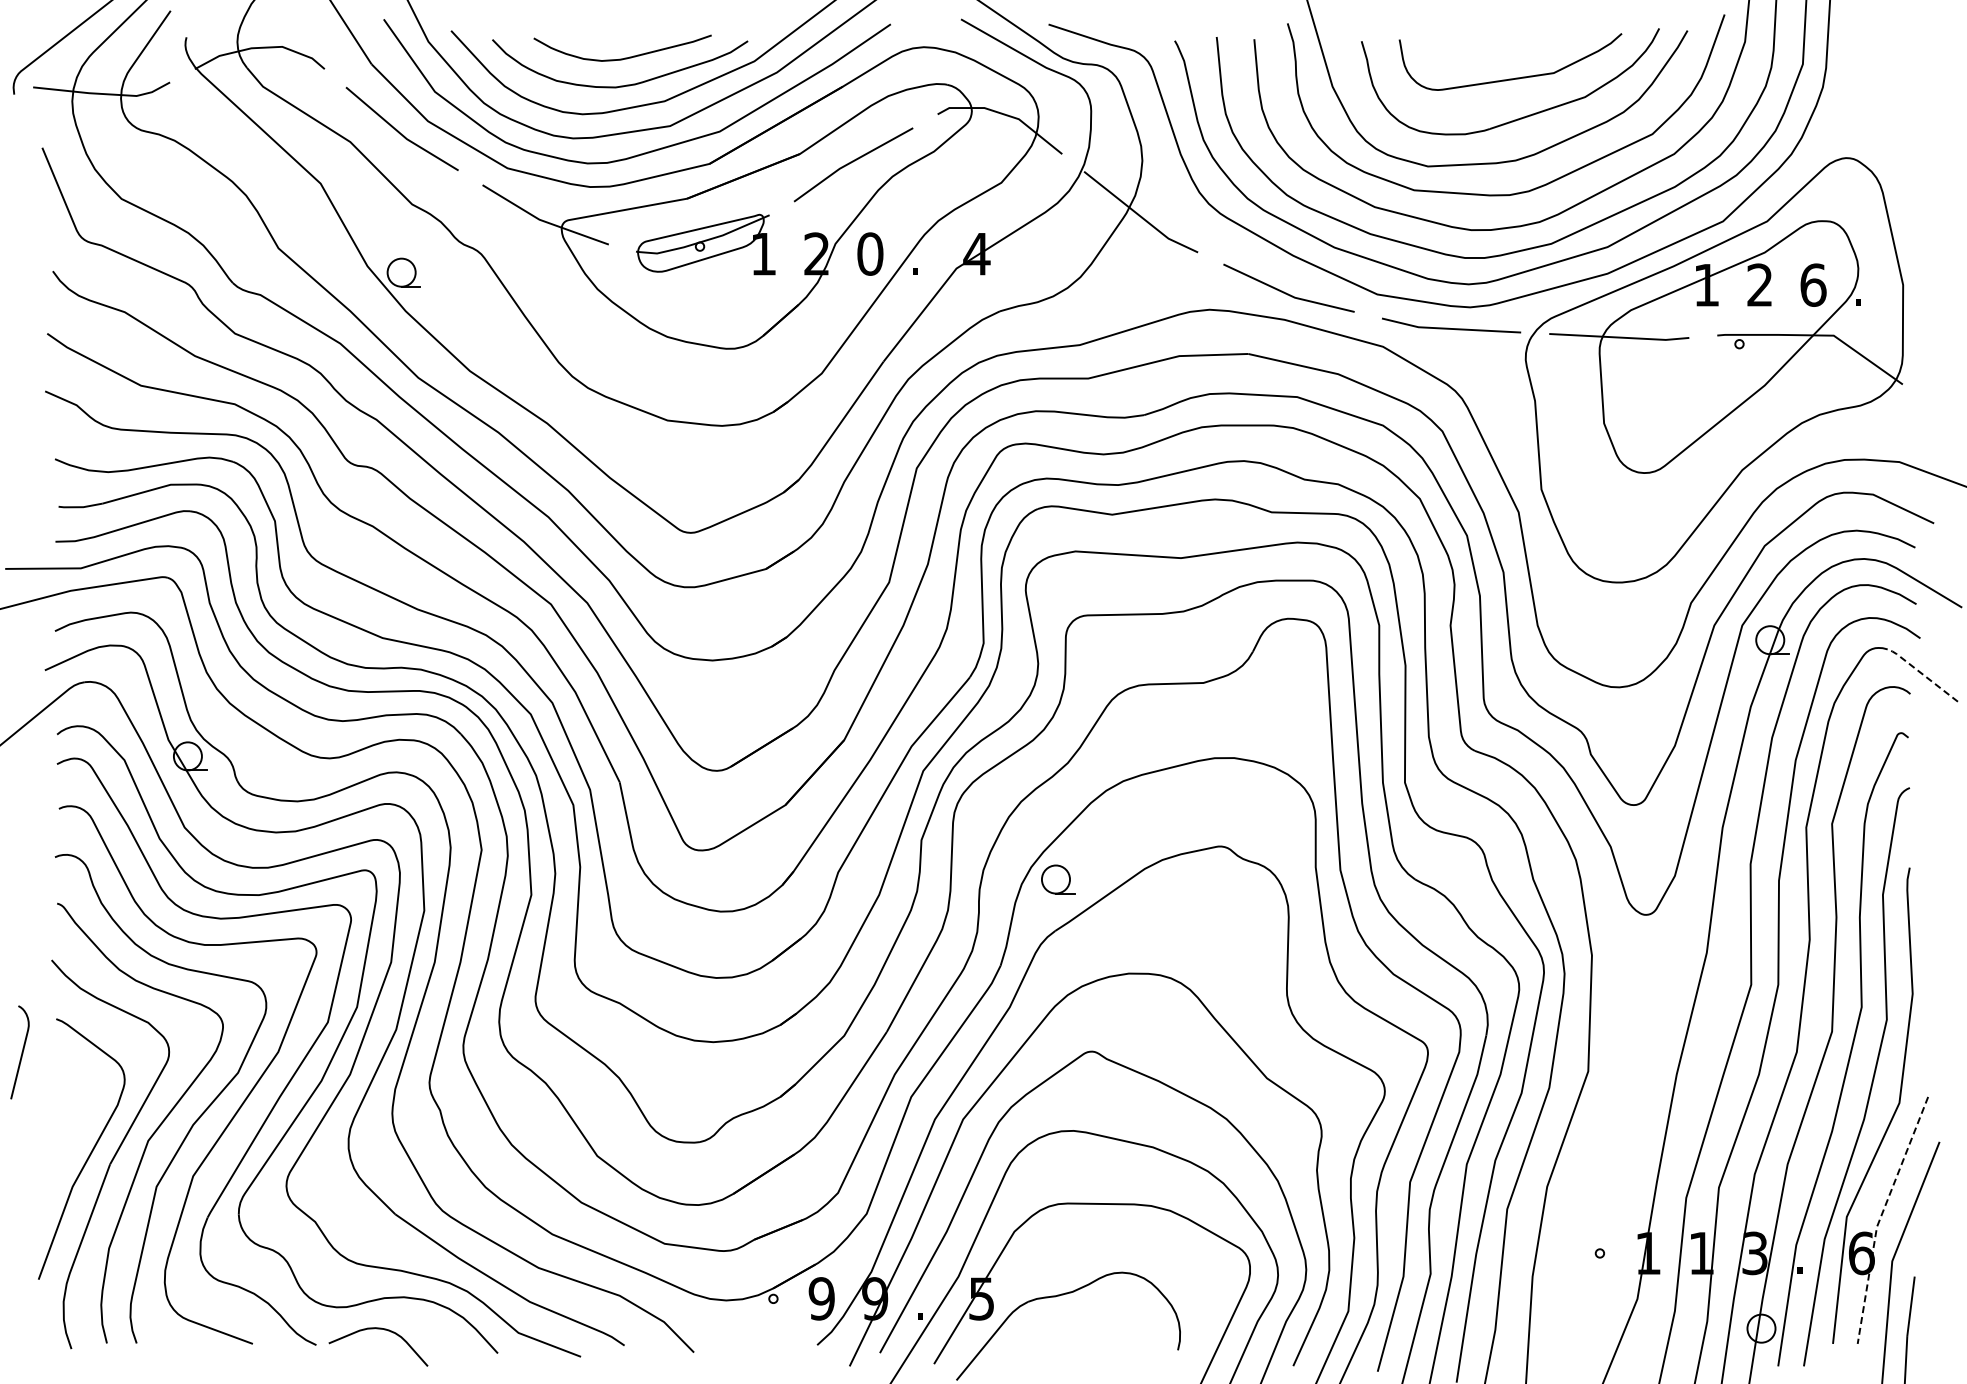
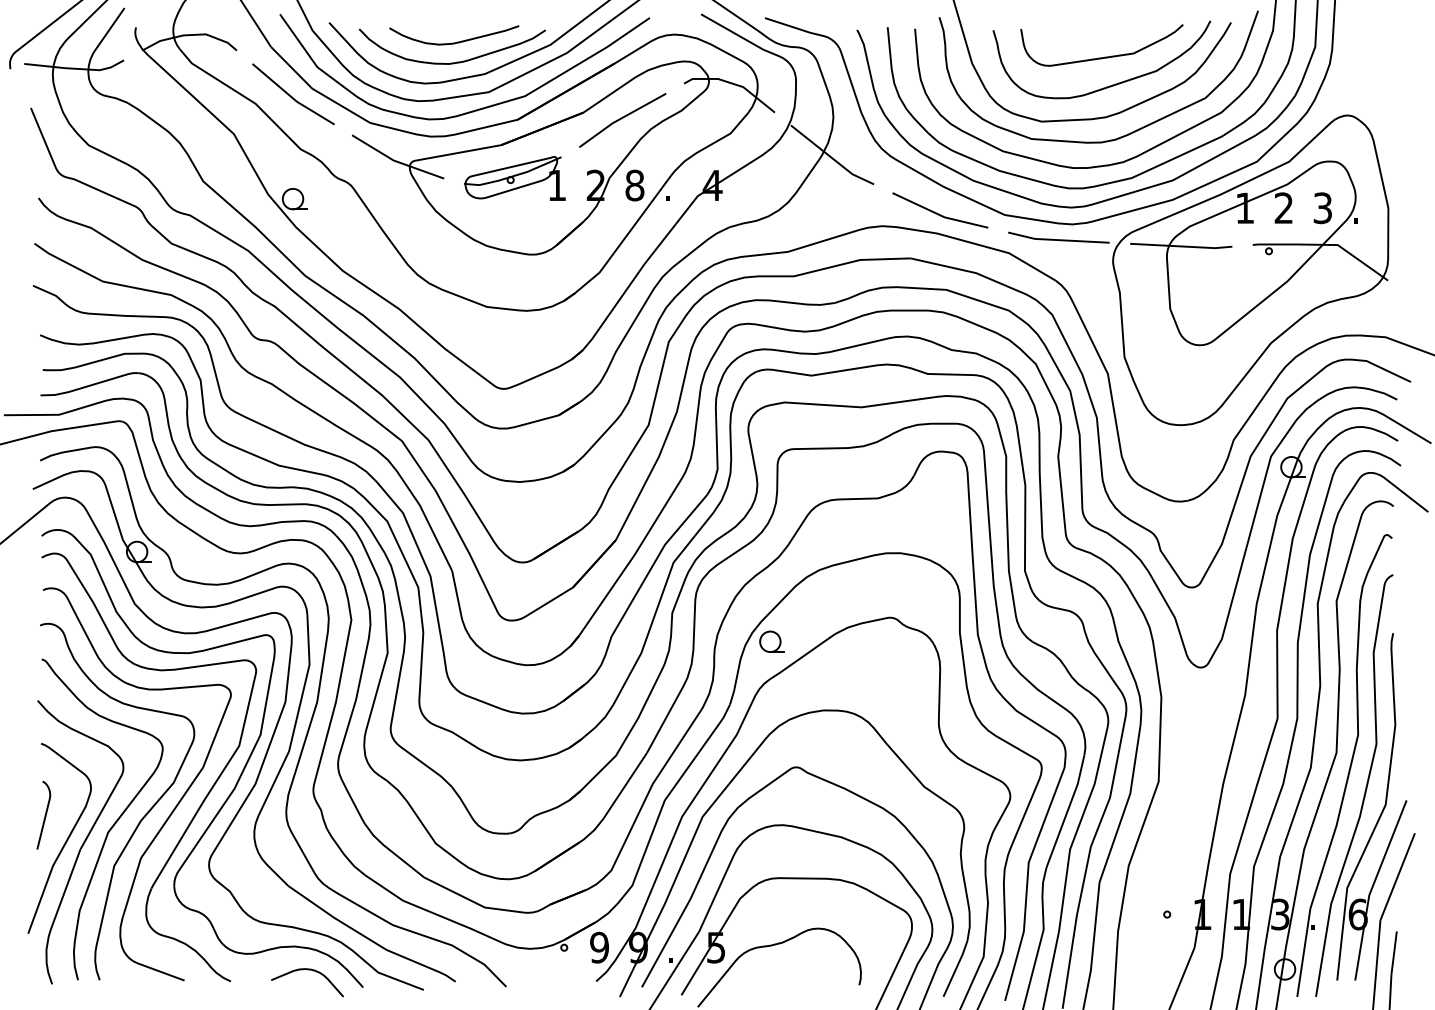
text: (870, 253) -> (635, 185), 0 -> 8
text: (1813, 284) -> (1322, 207), 6 -> 3
line: (1921, 673) -> (1401, 491), dashed -> solid
curve: (21, 1052) -> (44, 815), moved
line: (1880, 1217) -> (1371, 888), dashed -> solid
curve: (378, 1329) -> (307, 970), moved

